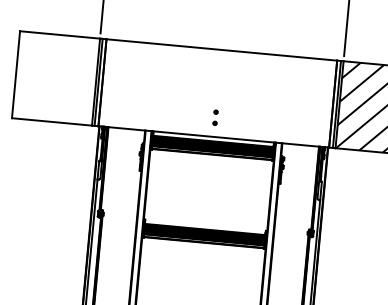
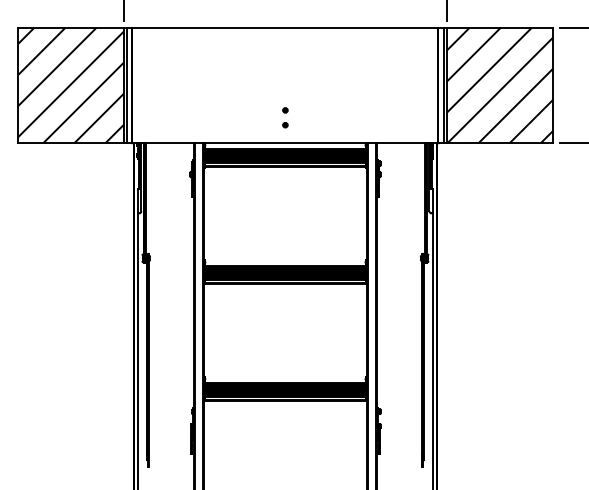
hatch: (55, 78) -> (70, 85), added

